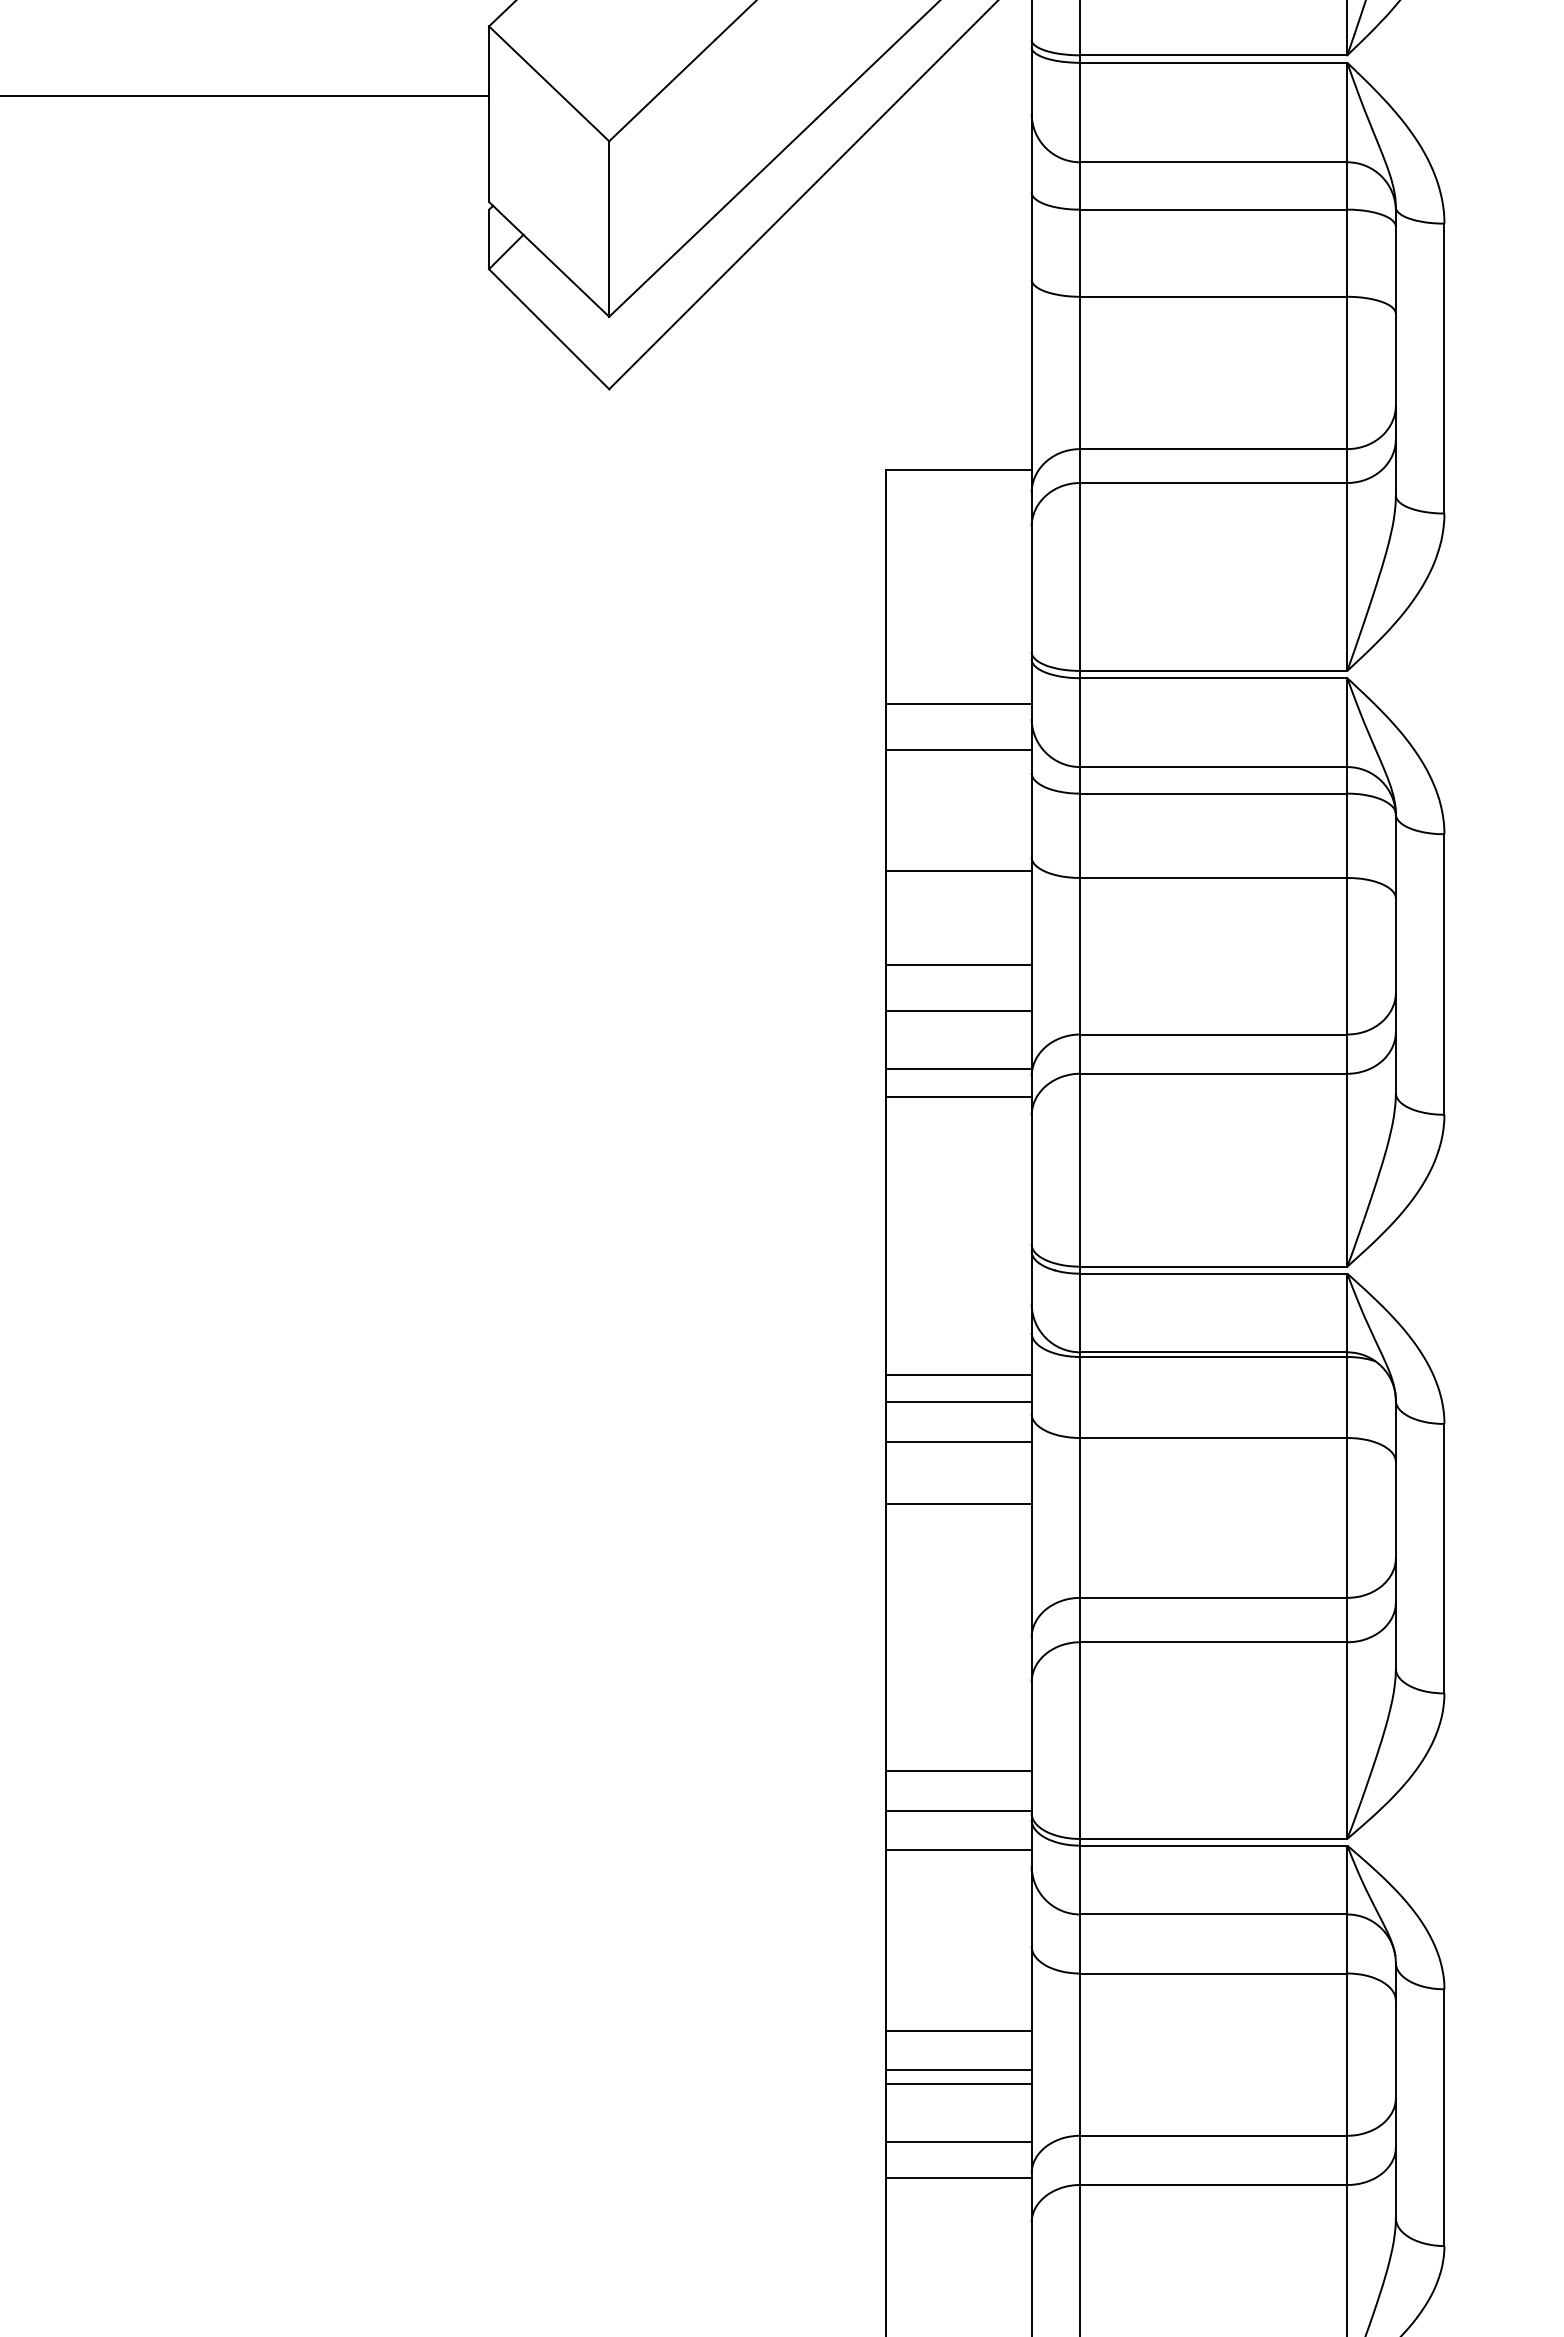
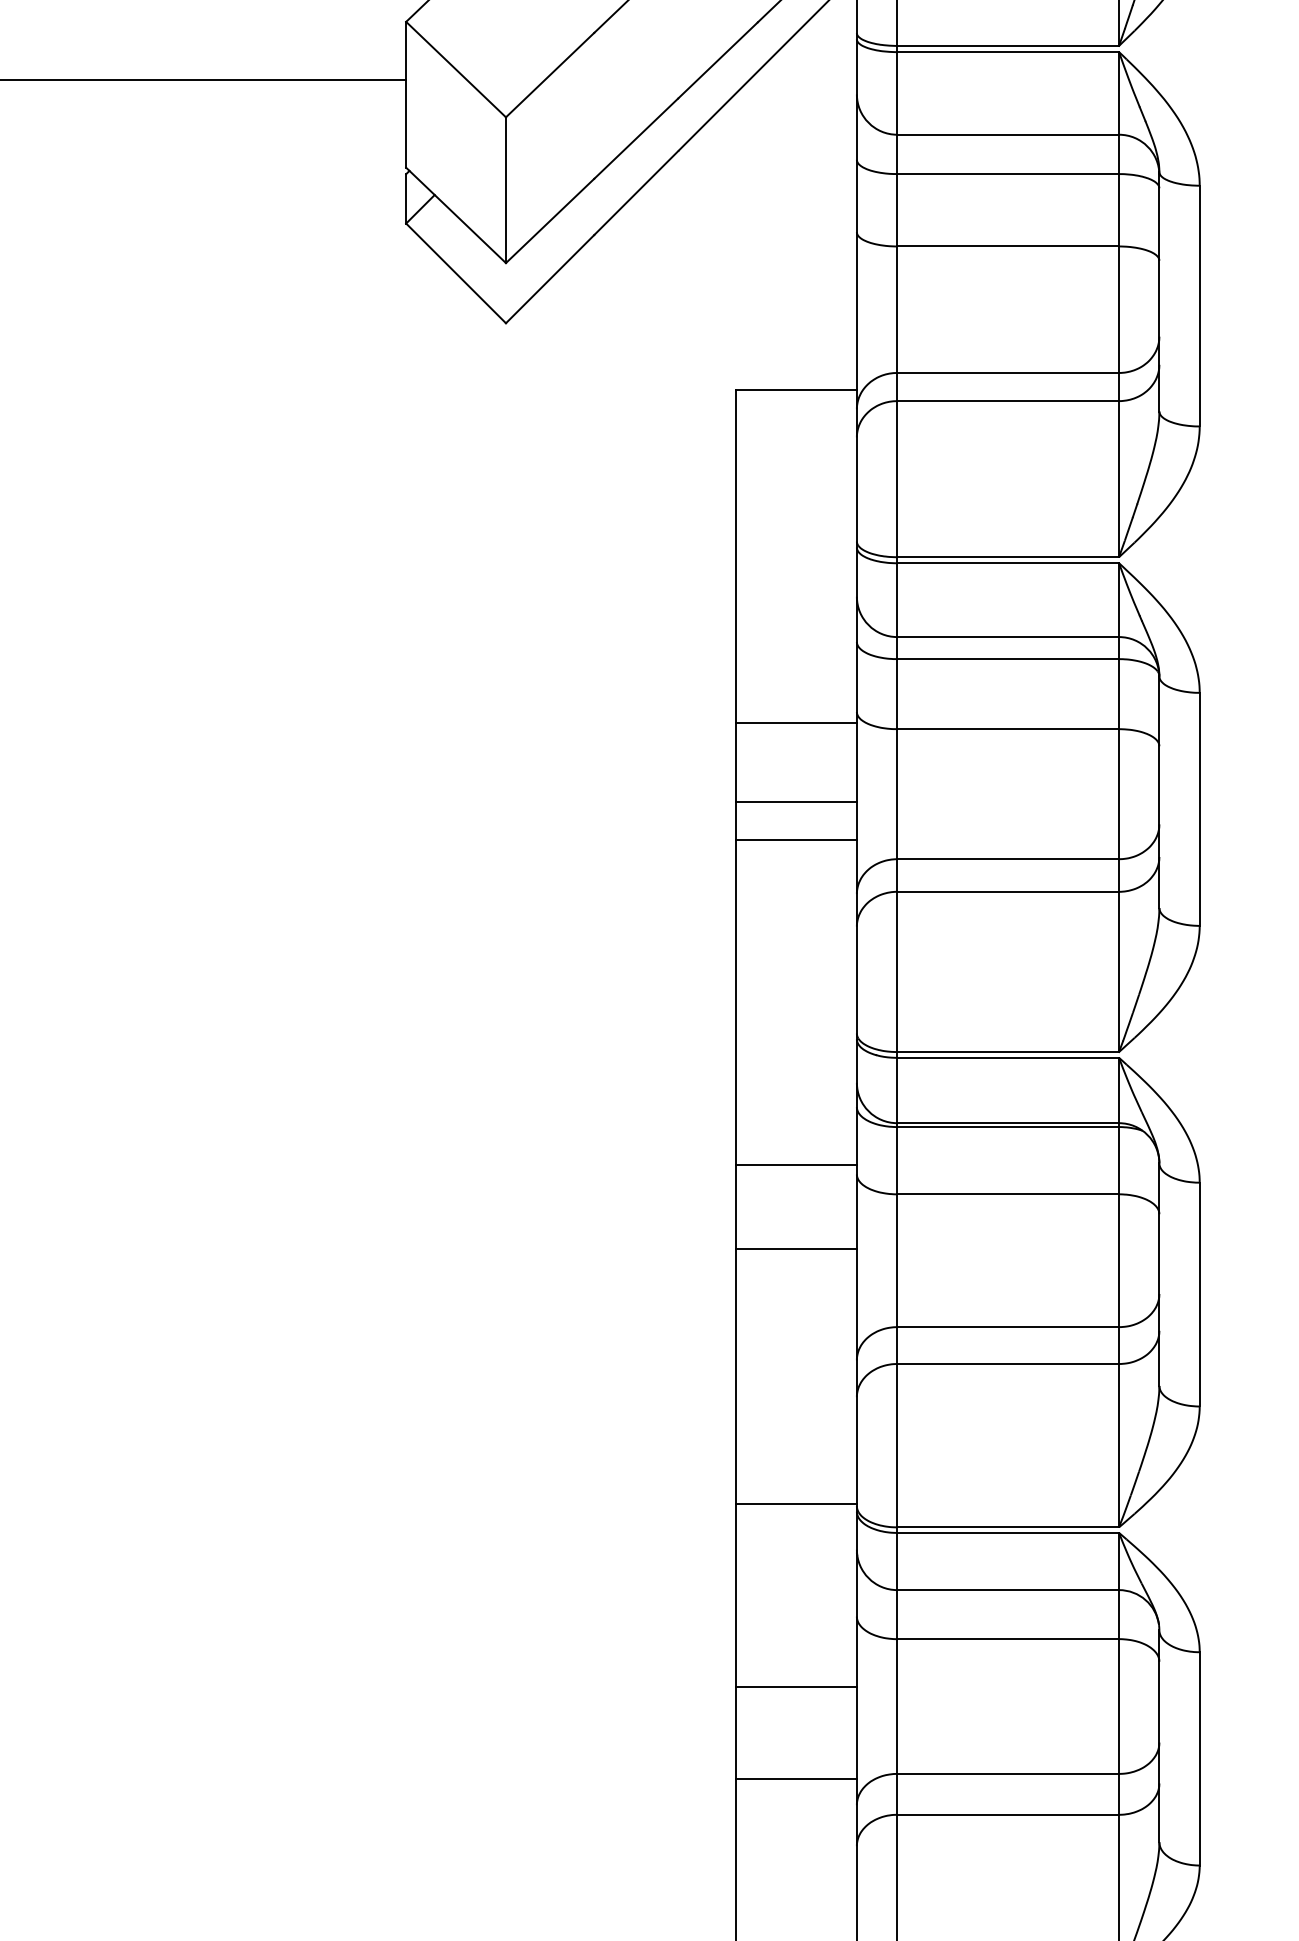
line: (958, 703) -> (796, 584), removed
line: (958, 749) -> (796, 622), removed
line: (958, 1069) -> (796, 888), removed
line: (958, 1096) -> (796, 910), removed
line: (958, 1375) -> (796, 1142), removed
line: (958, 1442) -> (796, 1198), removed
line: (958, 1771) -> (796, 1471), removed
line: (958, 1849) -> (796, 1536), removed
line: (958, 2070) -> (796, 1719), removed
line: (958, 2083) -> (796, 1730), removed
line: (958, 2178) -> (796, 1809), removed

